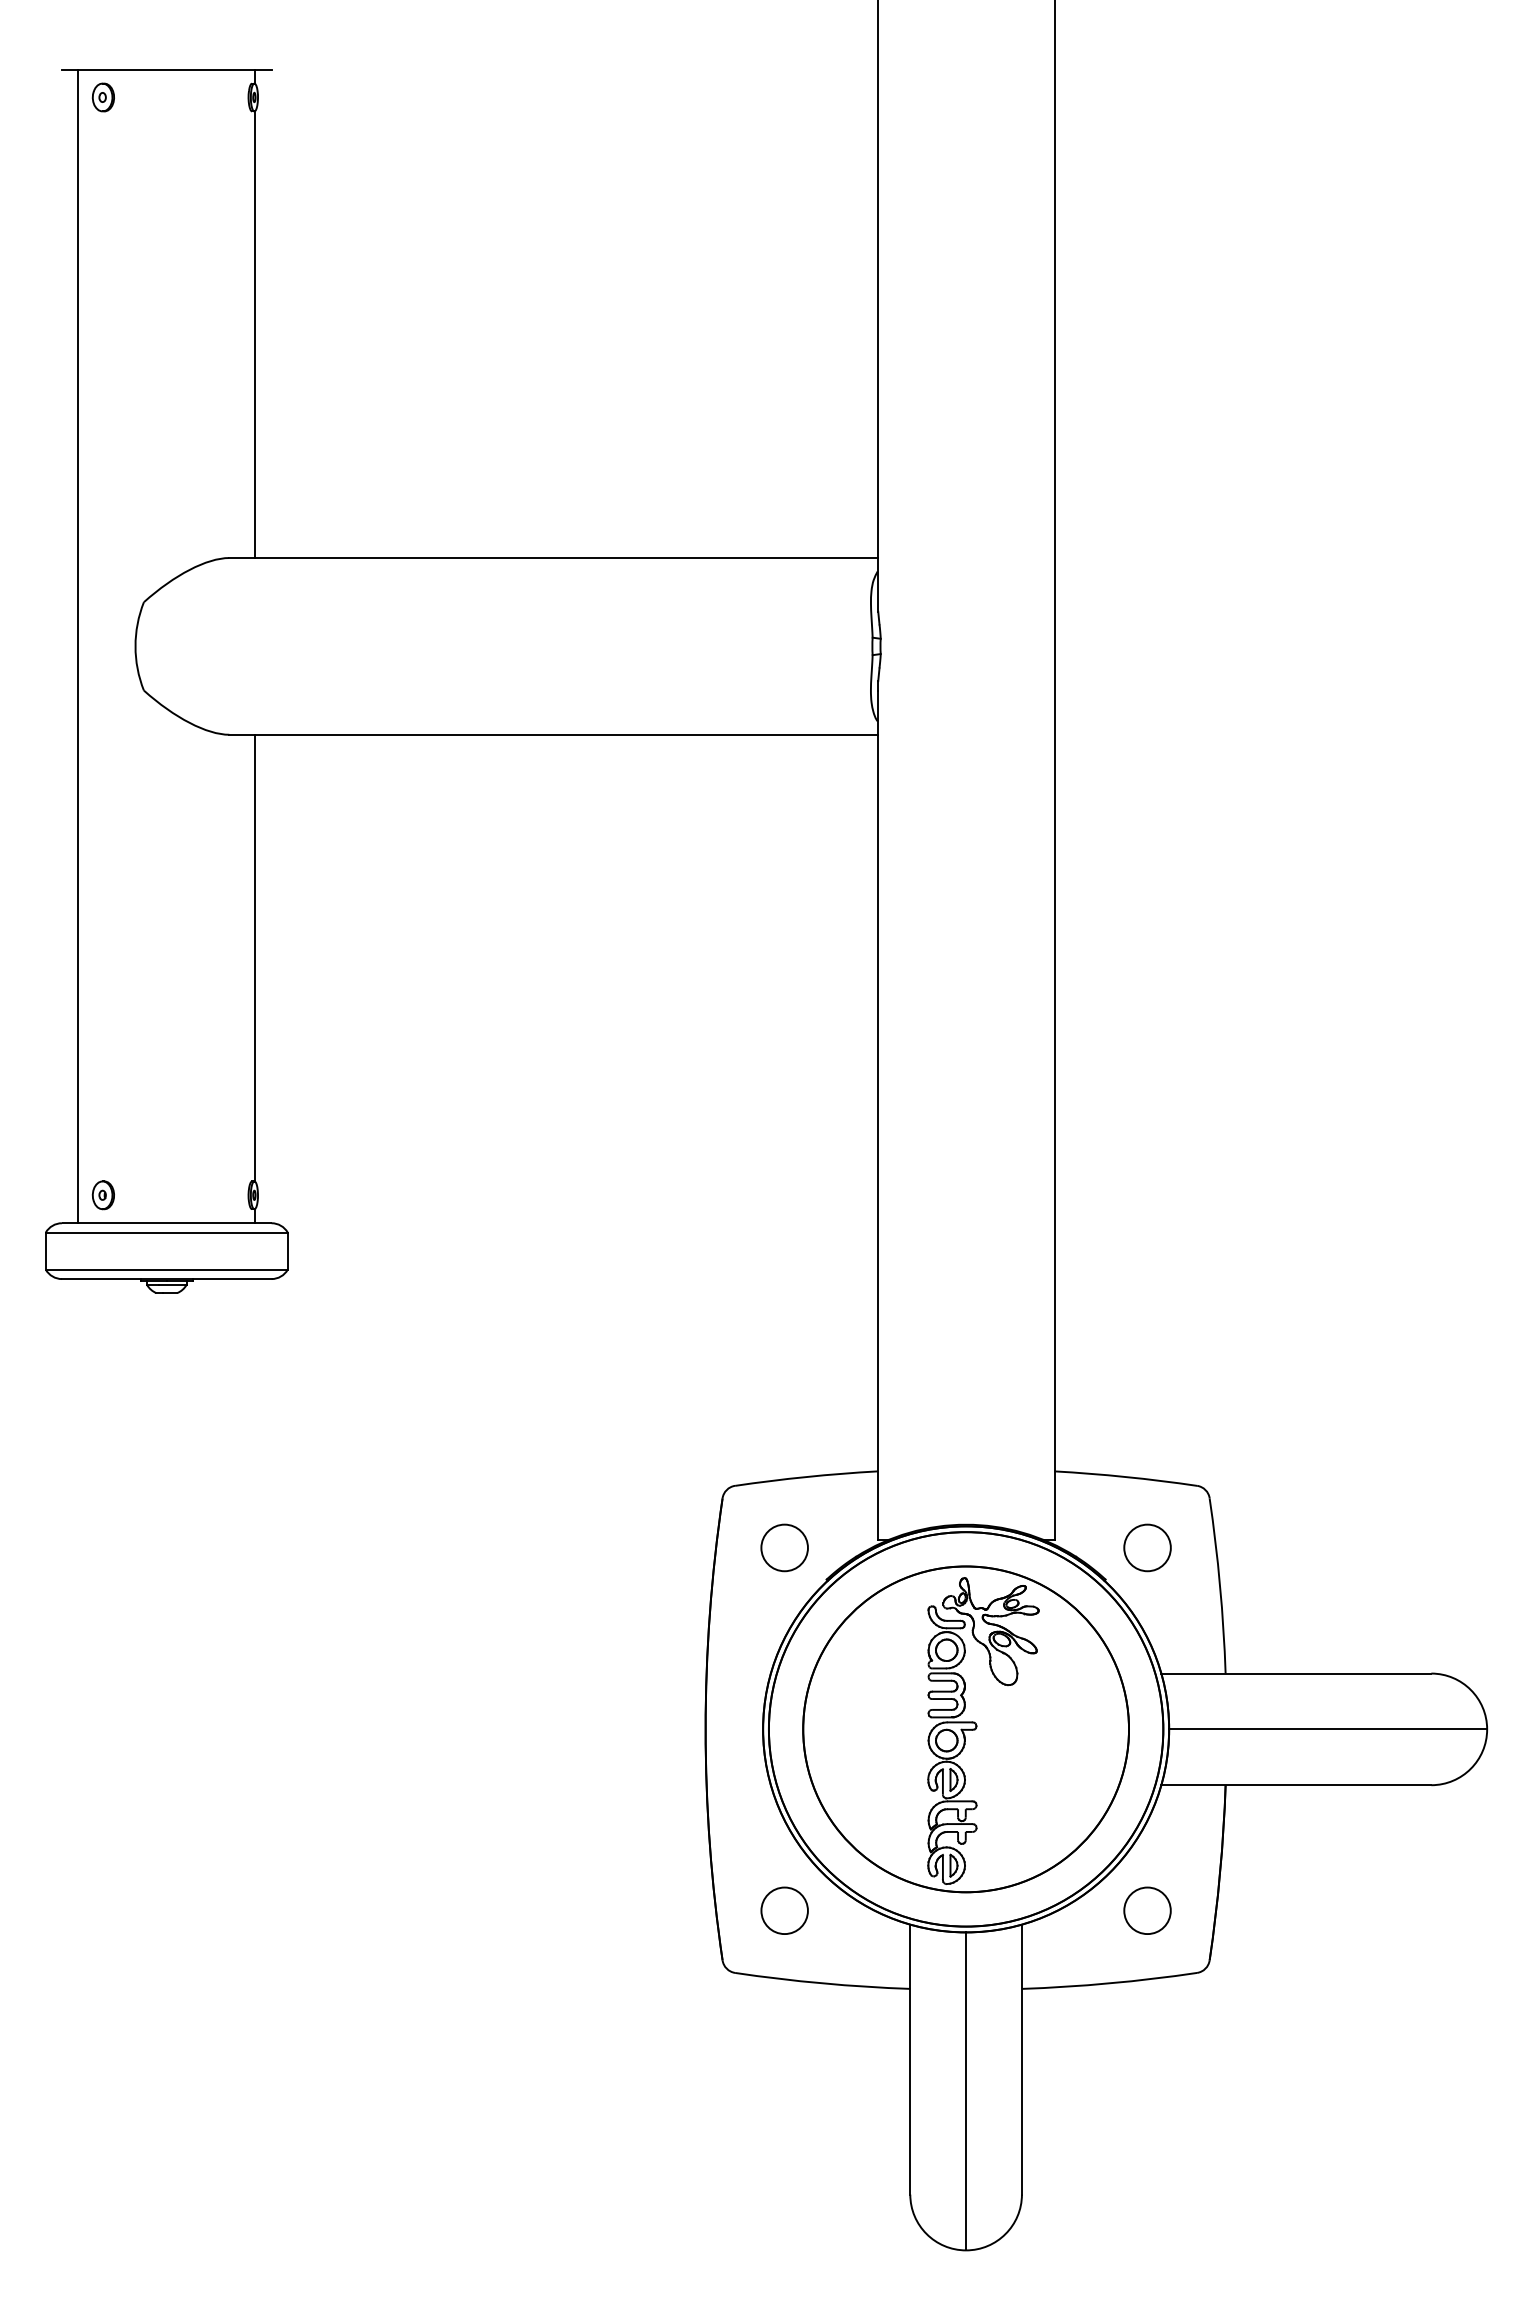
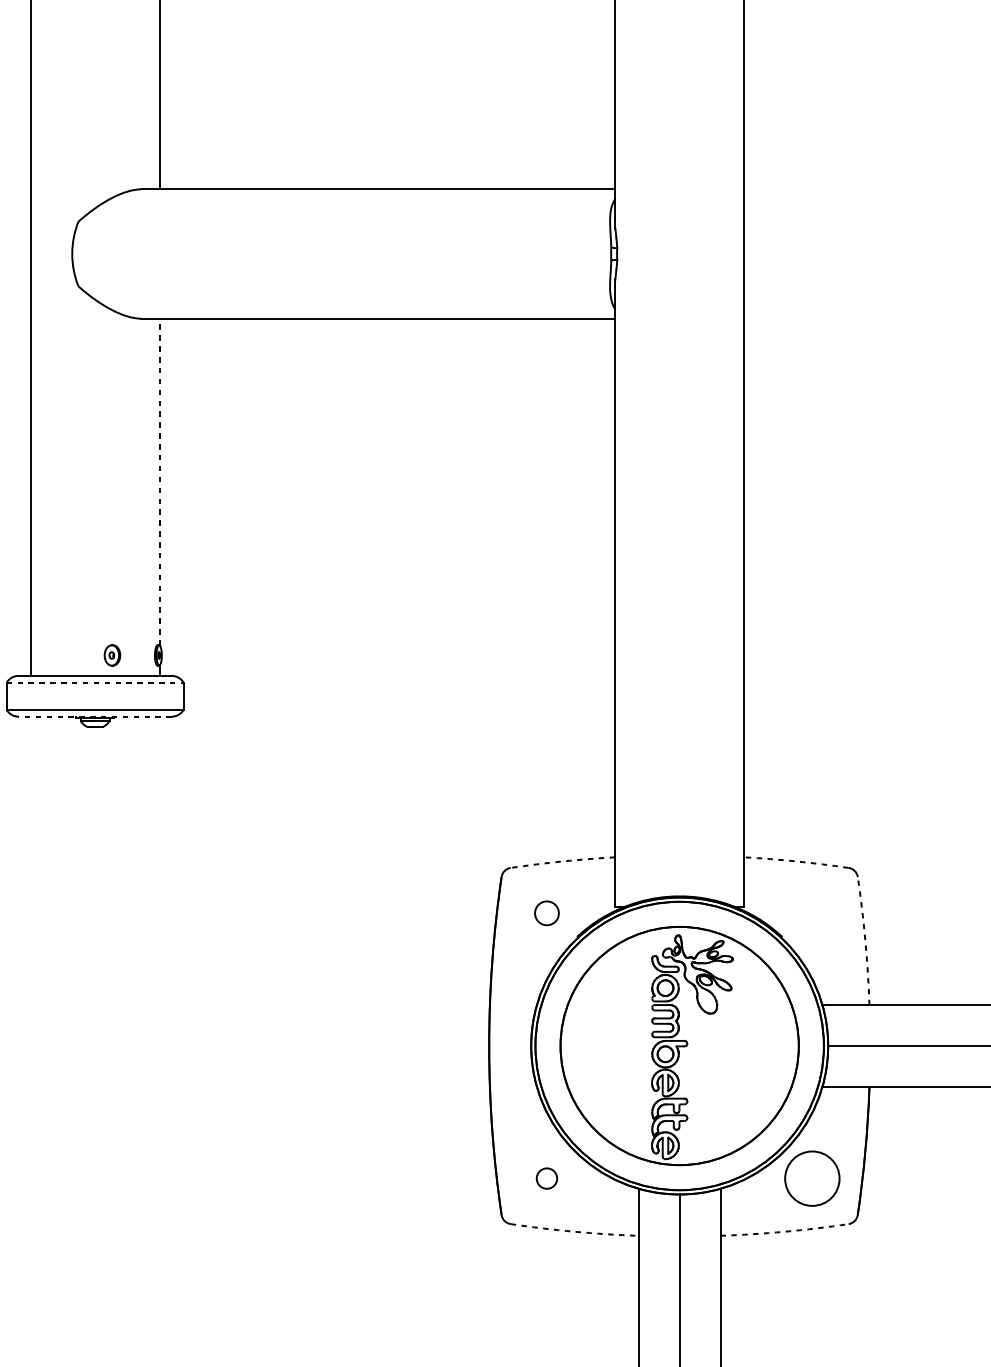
line: (255, 957) -> (160, 481), solid -> dashed
part: (102, 1195) -> (111, 655), moved
line: (166, 1232) -> (94, 682), solid -> dashed
line: (166, 1279) -> (94, 717), solid -> dashed
arc: (806, 1477) -> (562, 861), solid -> dashed
arc: (1125, 1477) -> (796, 861), solid -> dashed
circle: (784, 1547) -> (546, 913), size x0.7
circle: (1147, 1547) -> (812, 913), removed
arc: (1220, 1585) -> (865, 940), solid -> dashed
circle: (784, 1910) -> (546, 1178), size x0.6
circle: (1147, 1910) -> (812, 1178), size x1.6
arc: (822, 1983) -> (574, 1231), solid -> dashed
arc: (1109, 1983) -> (784, 1231), solid -> dashed

